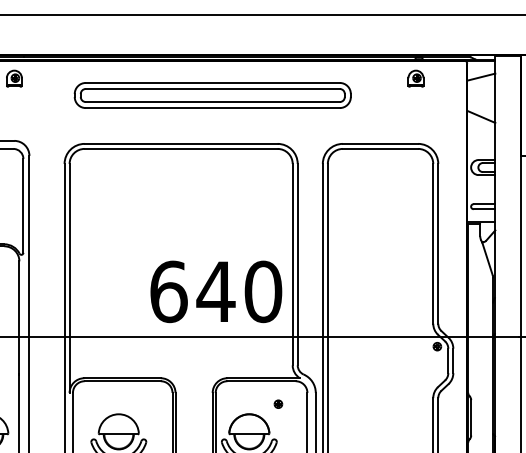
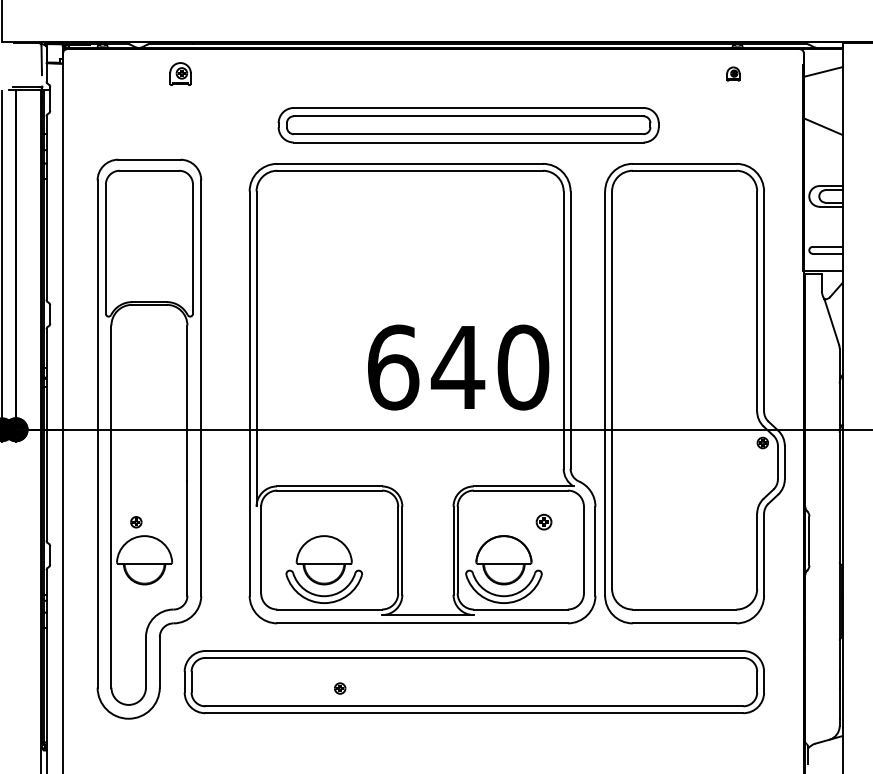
part: (416, 78) -> (733, 73), size x0.6
part: (212, 95) -> (468, 125), moved
part: (278, 404) -> (543, 522), size x1.4

